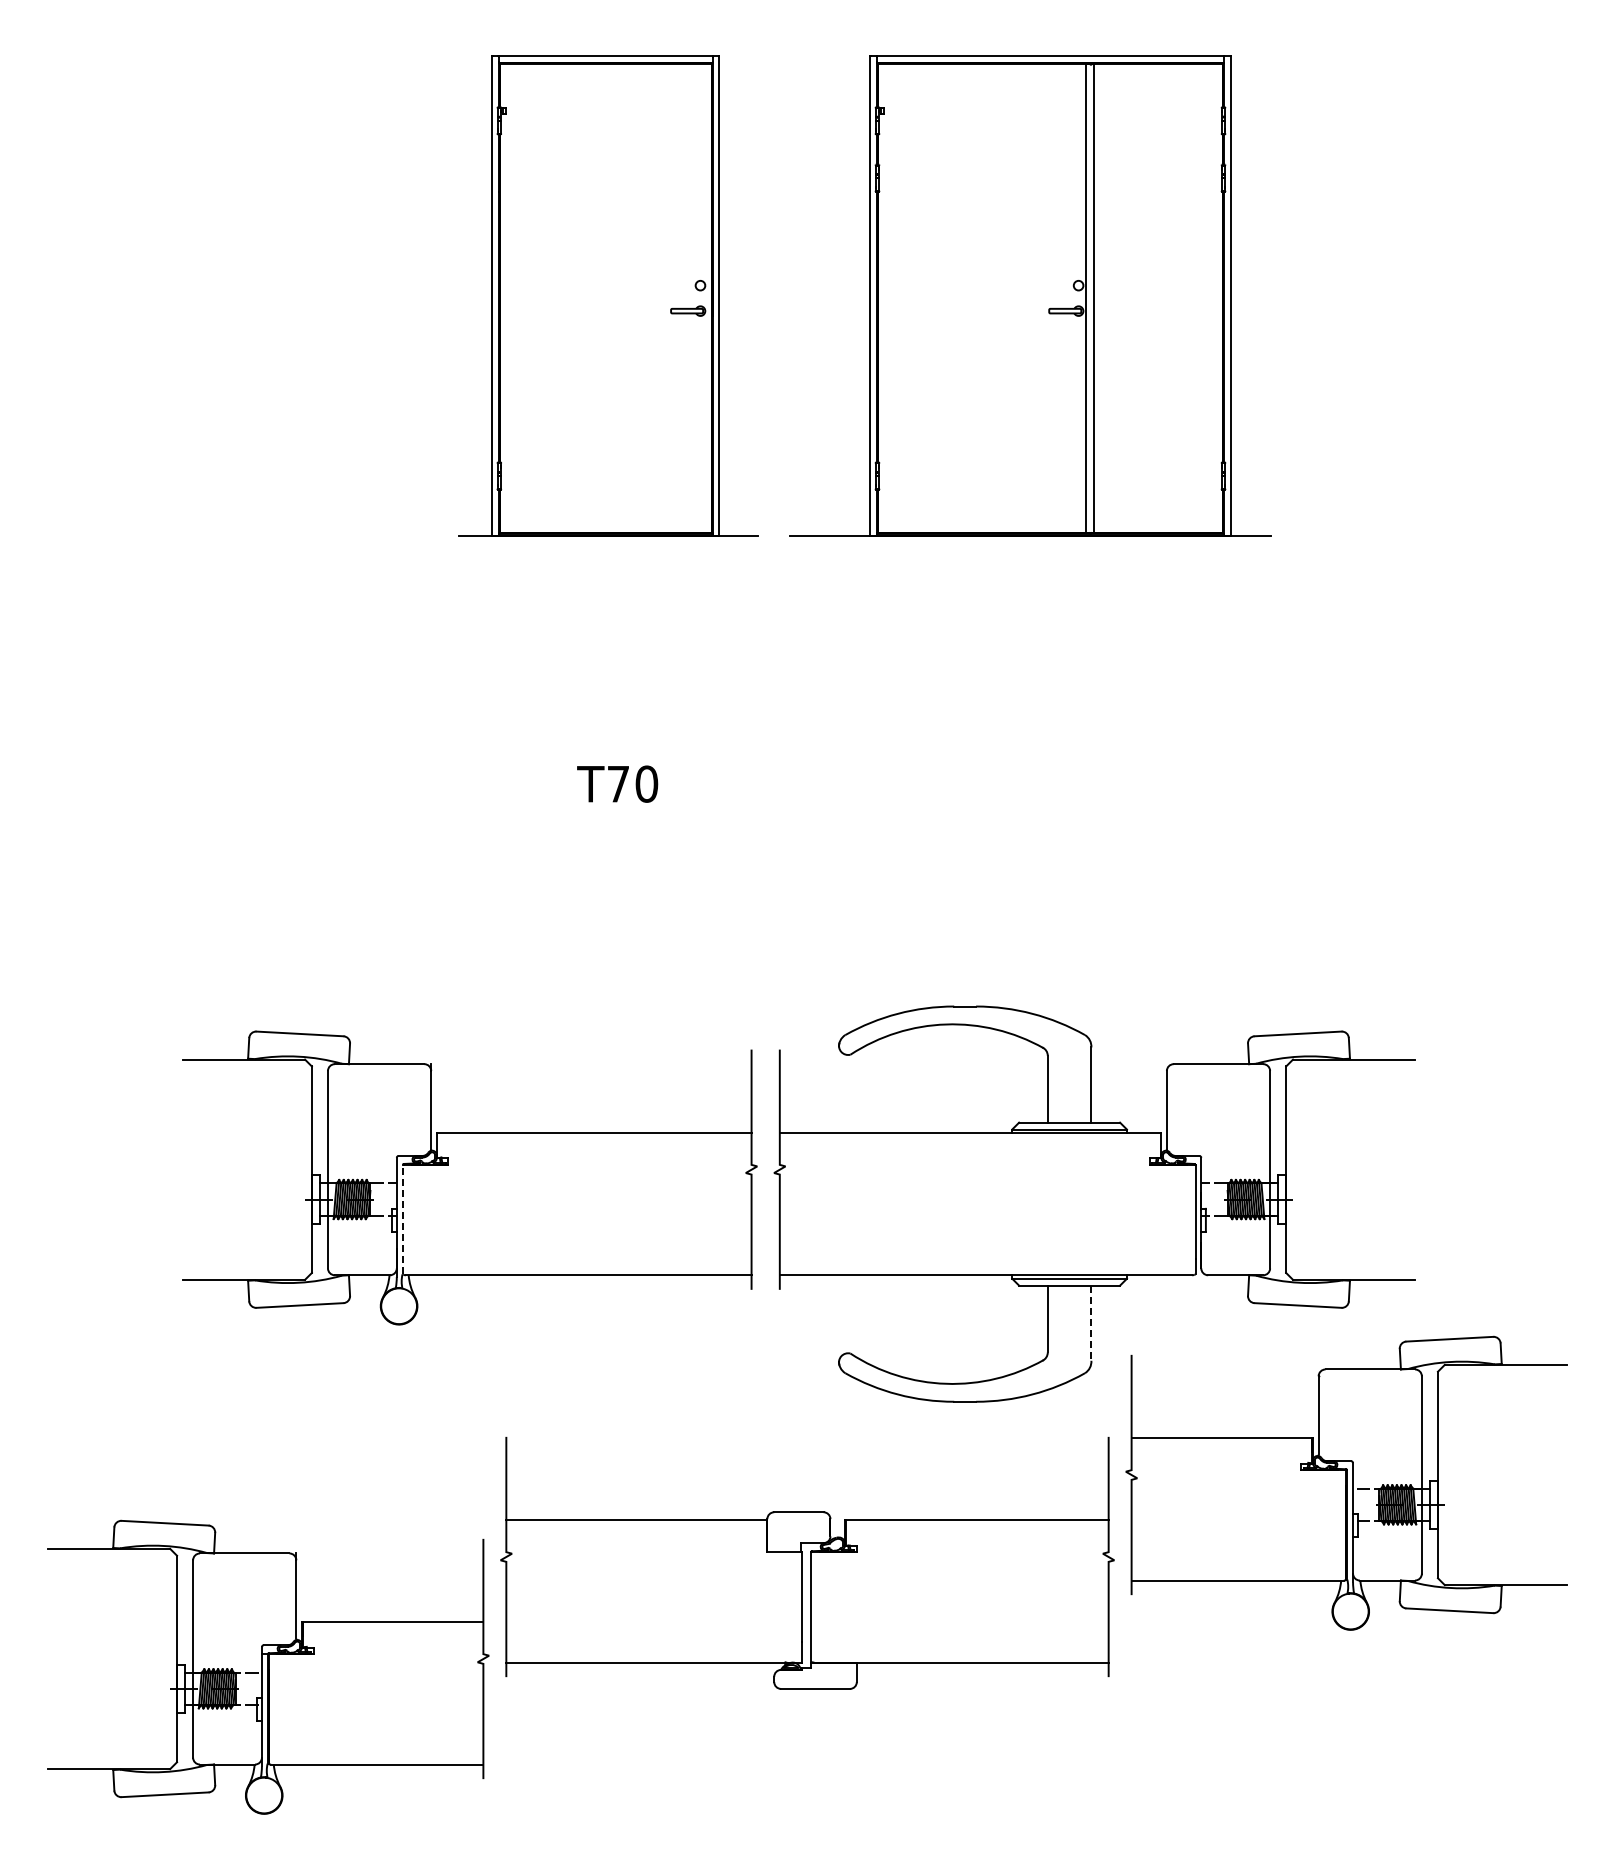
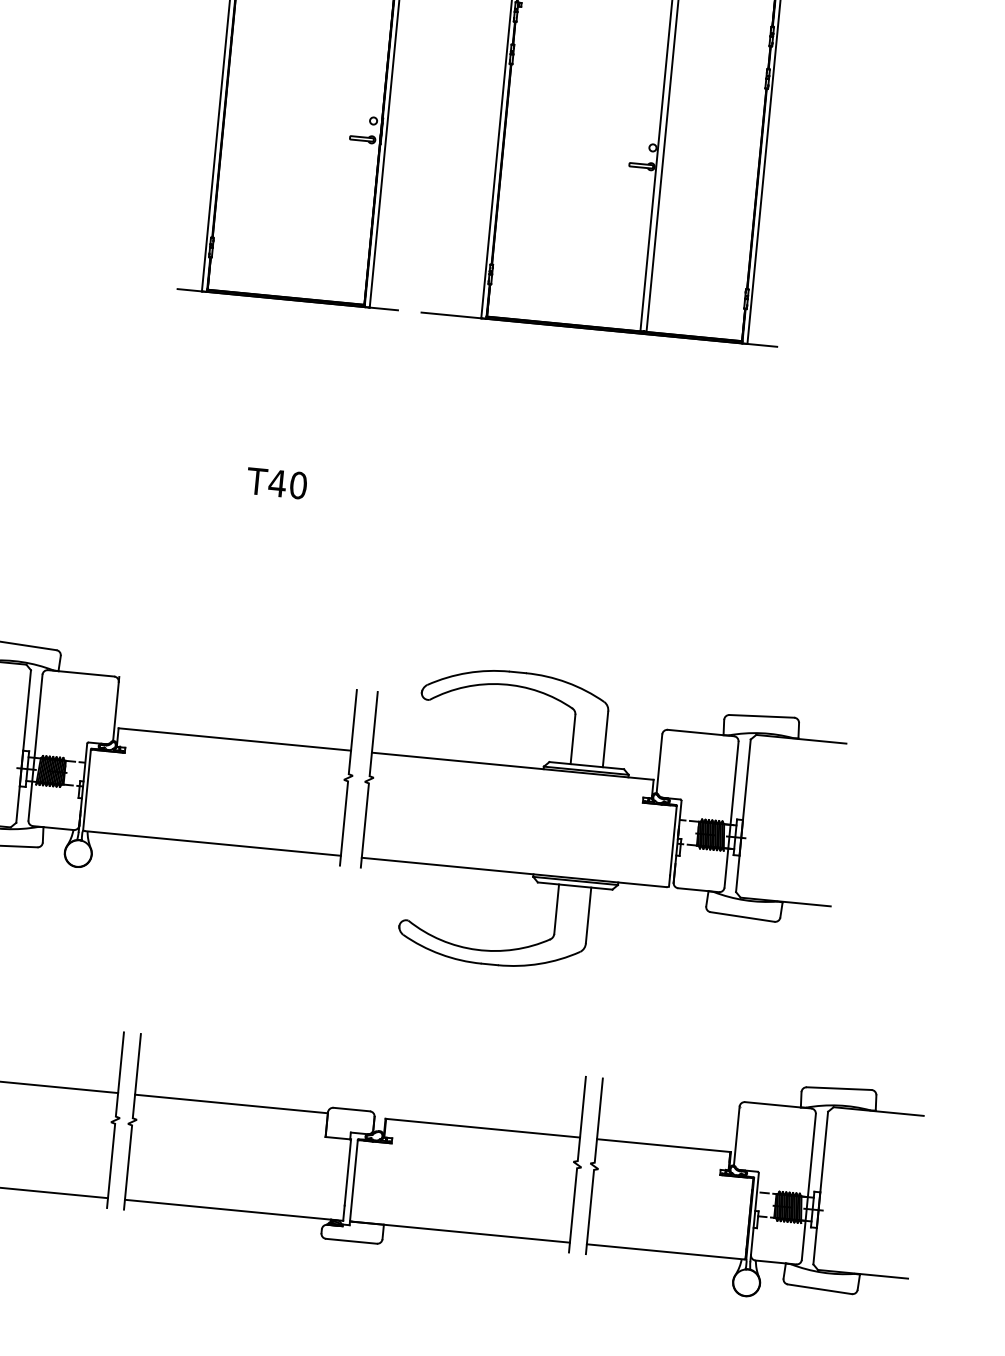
text: (618, 784) -> (277, 483), T70 -> T40
line: (402, 1219) -> (87, 789), dashed -> solid
line: (1091, 1323) -> (588, 915), dashed -> solid
part: (1346, 1482) -> (752, 1187), moved
part: (807, 1562) -> (354, 1147), moved

